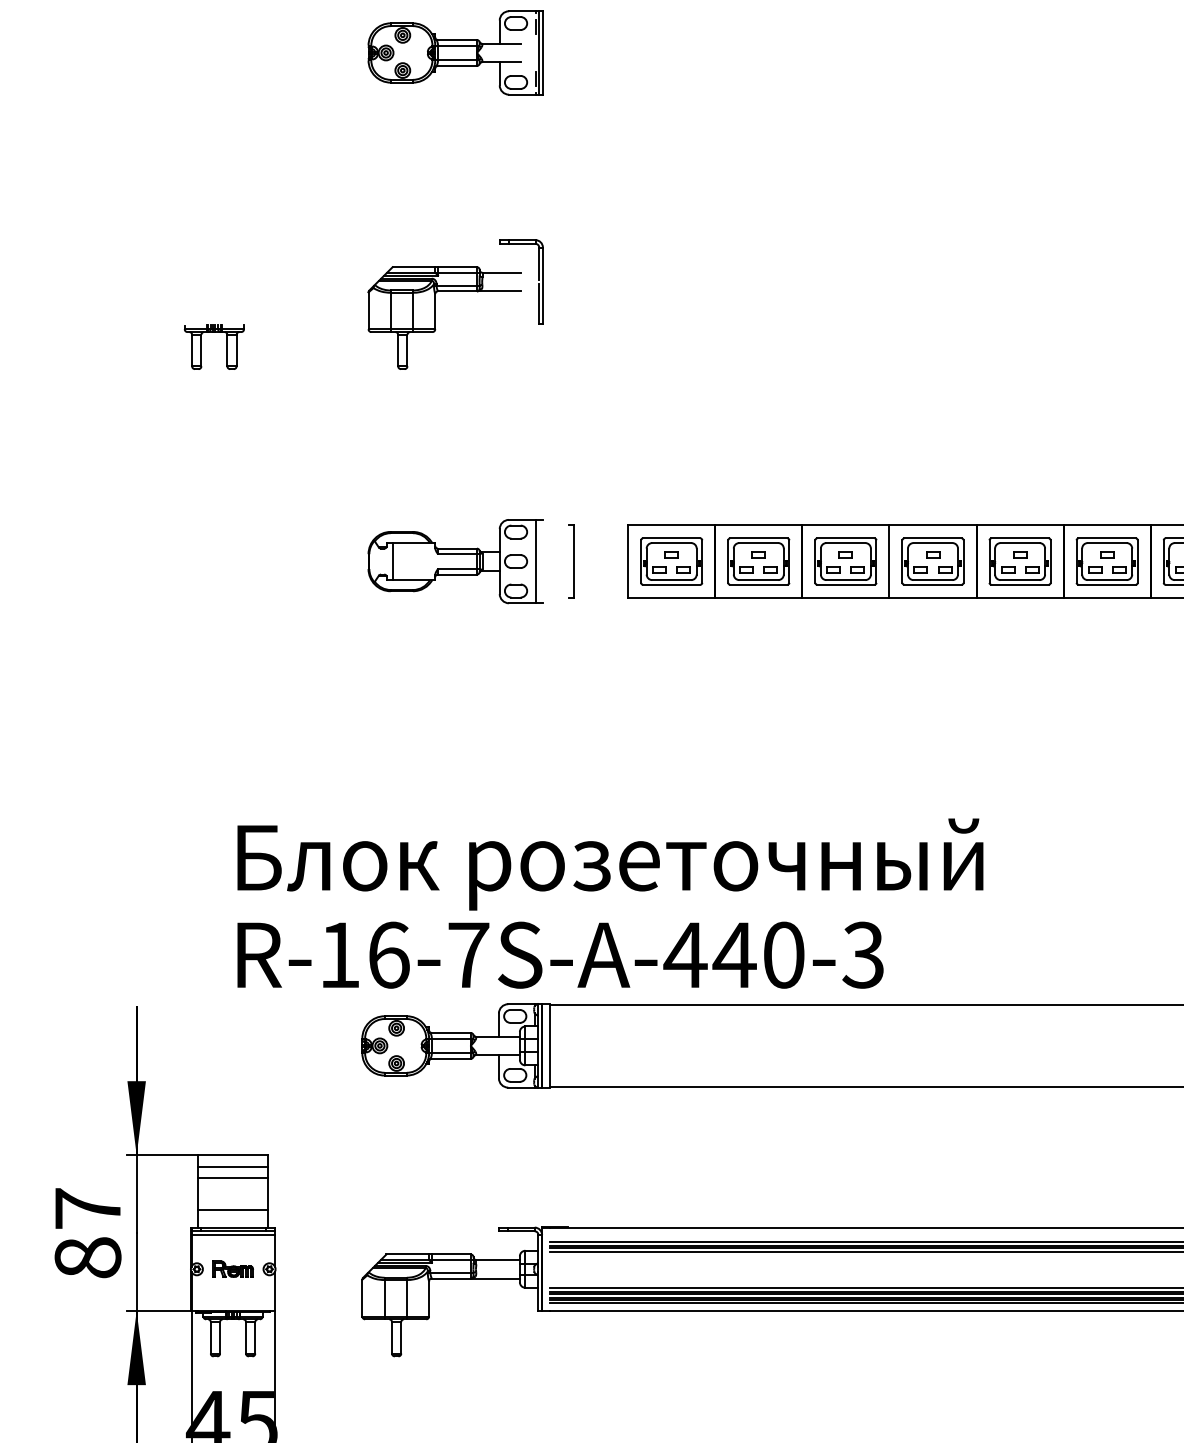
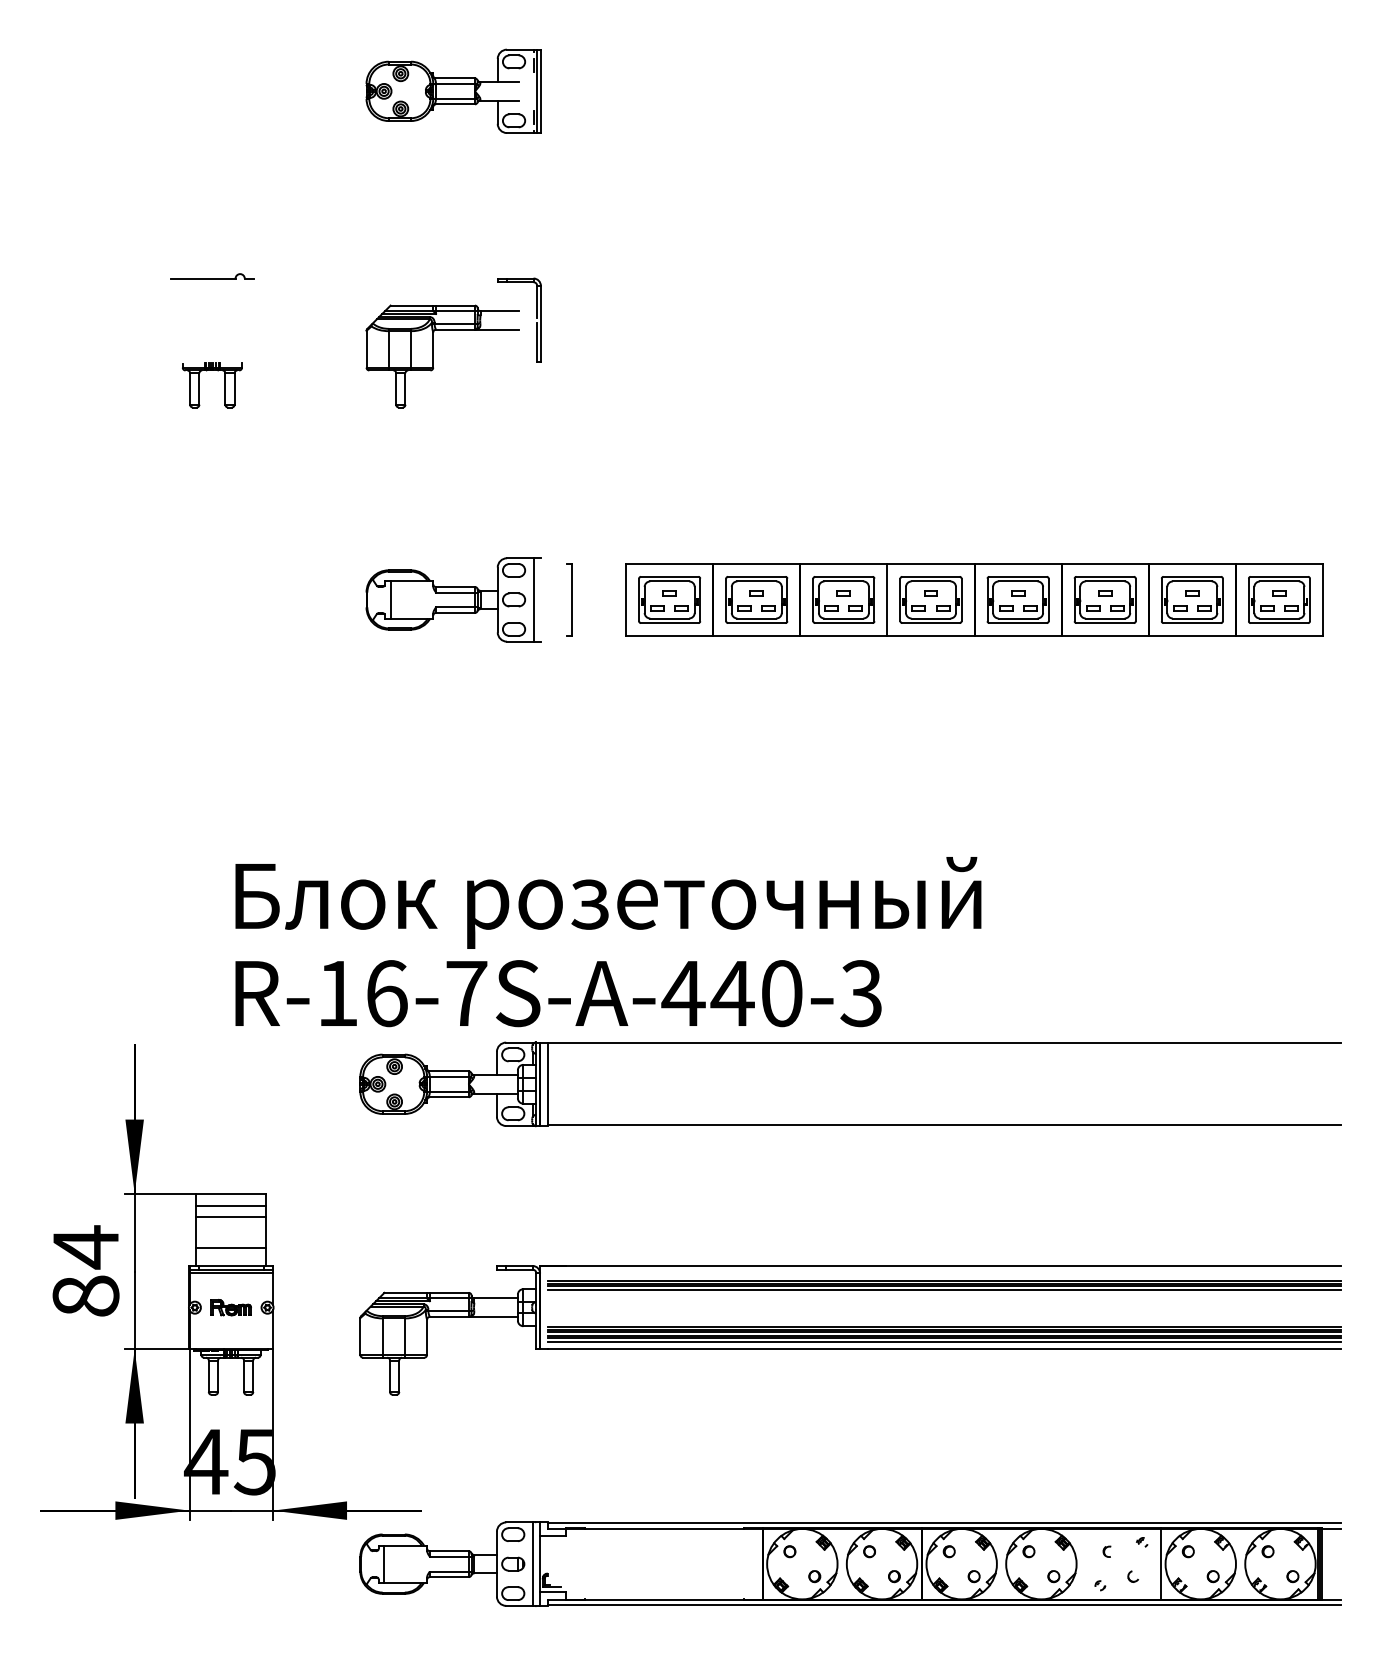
part: (214, 238) -> (212, 276), added
text: (87, 1209) -> (85, 1247), 87 -> 84

